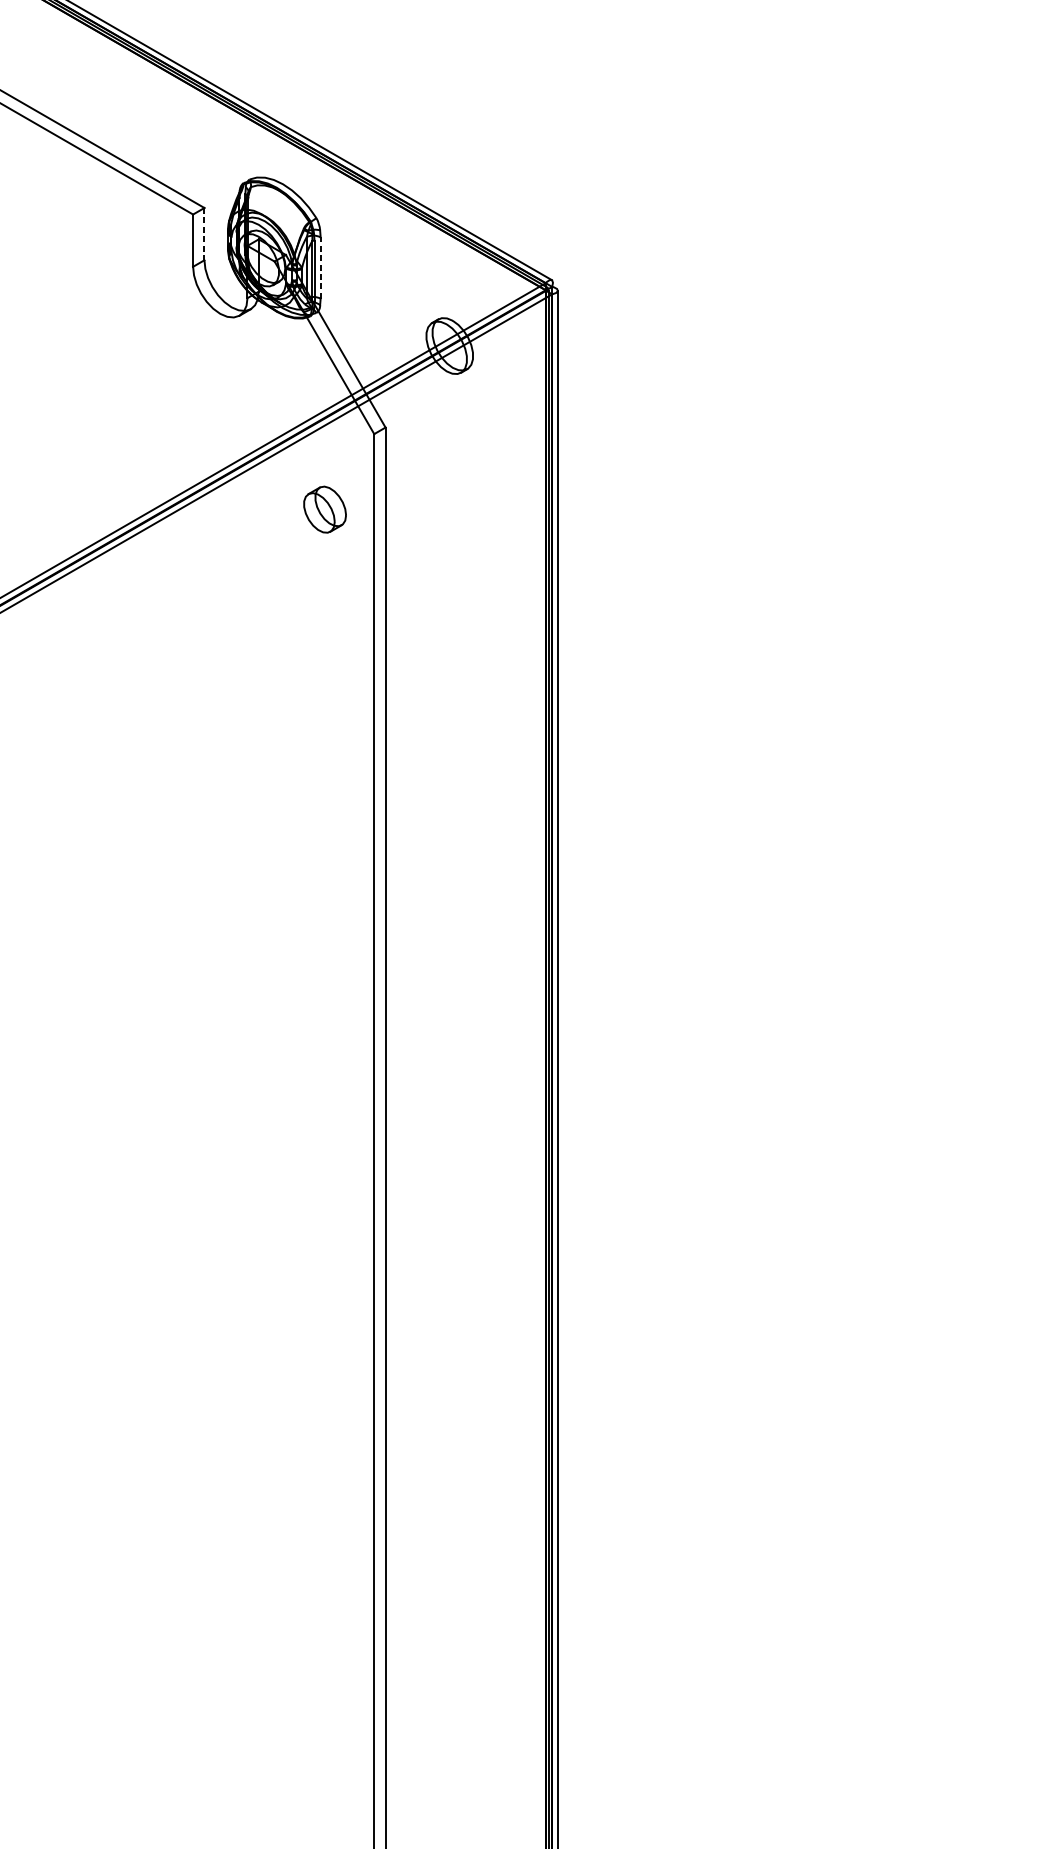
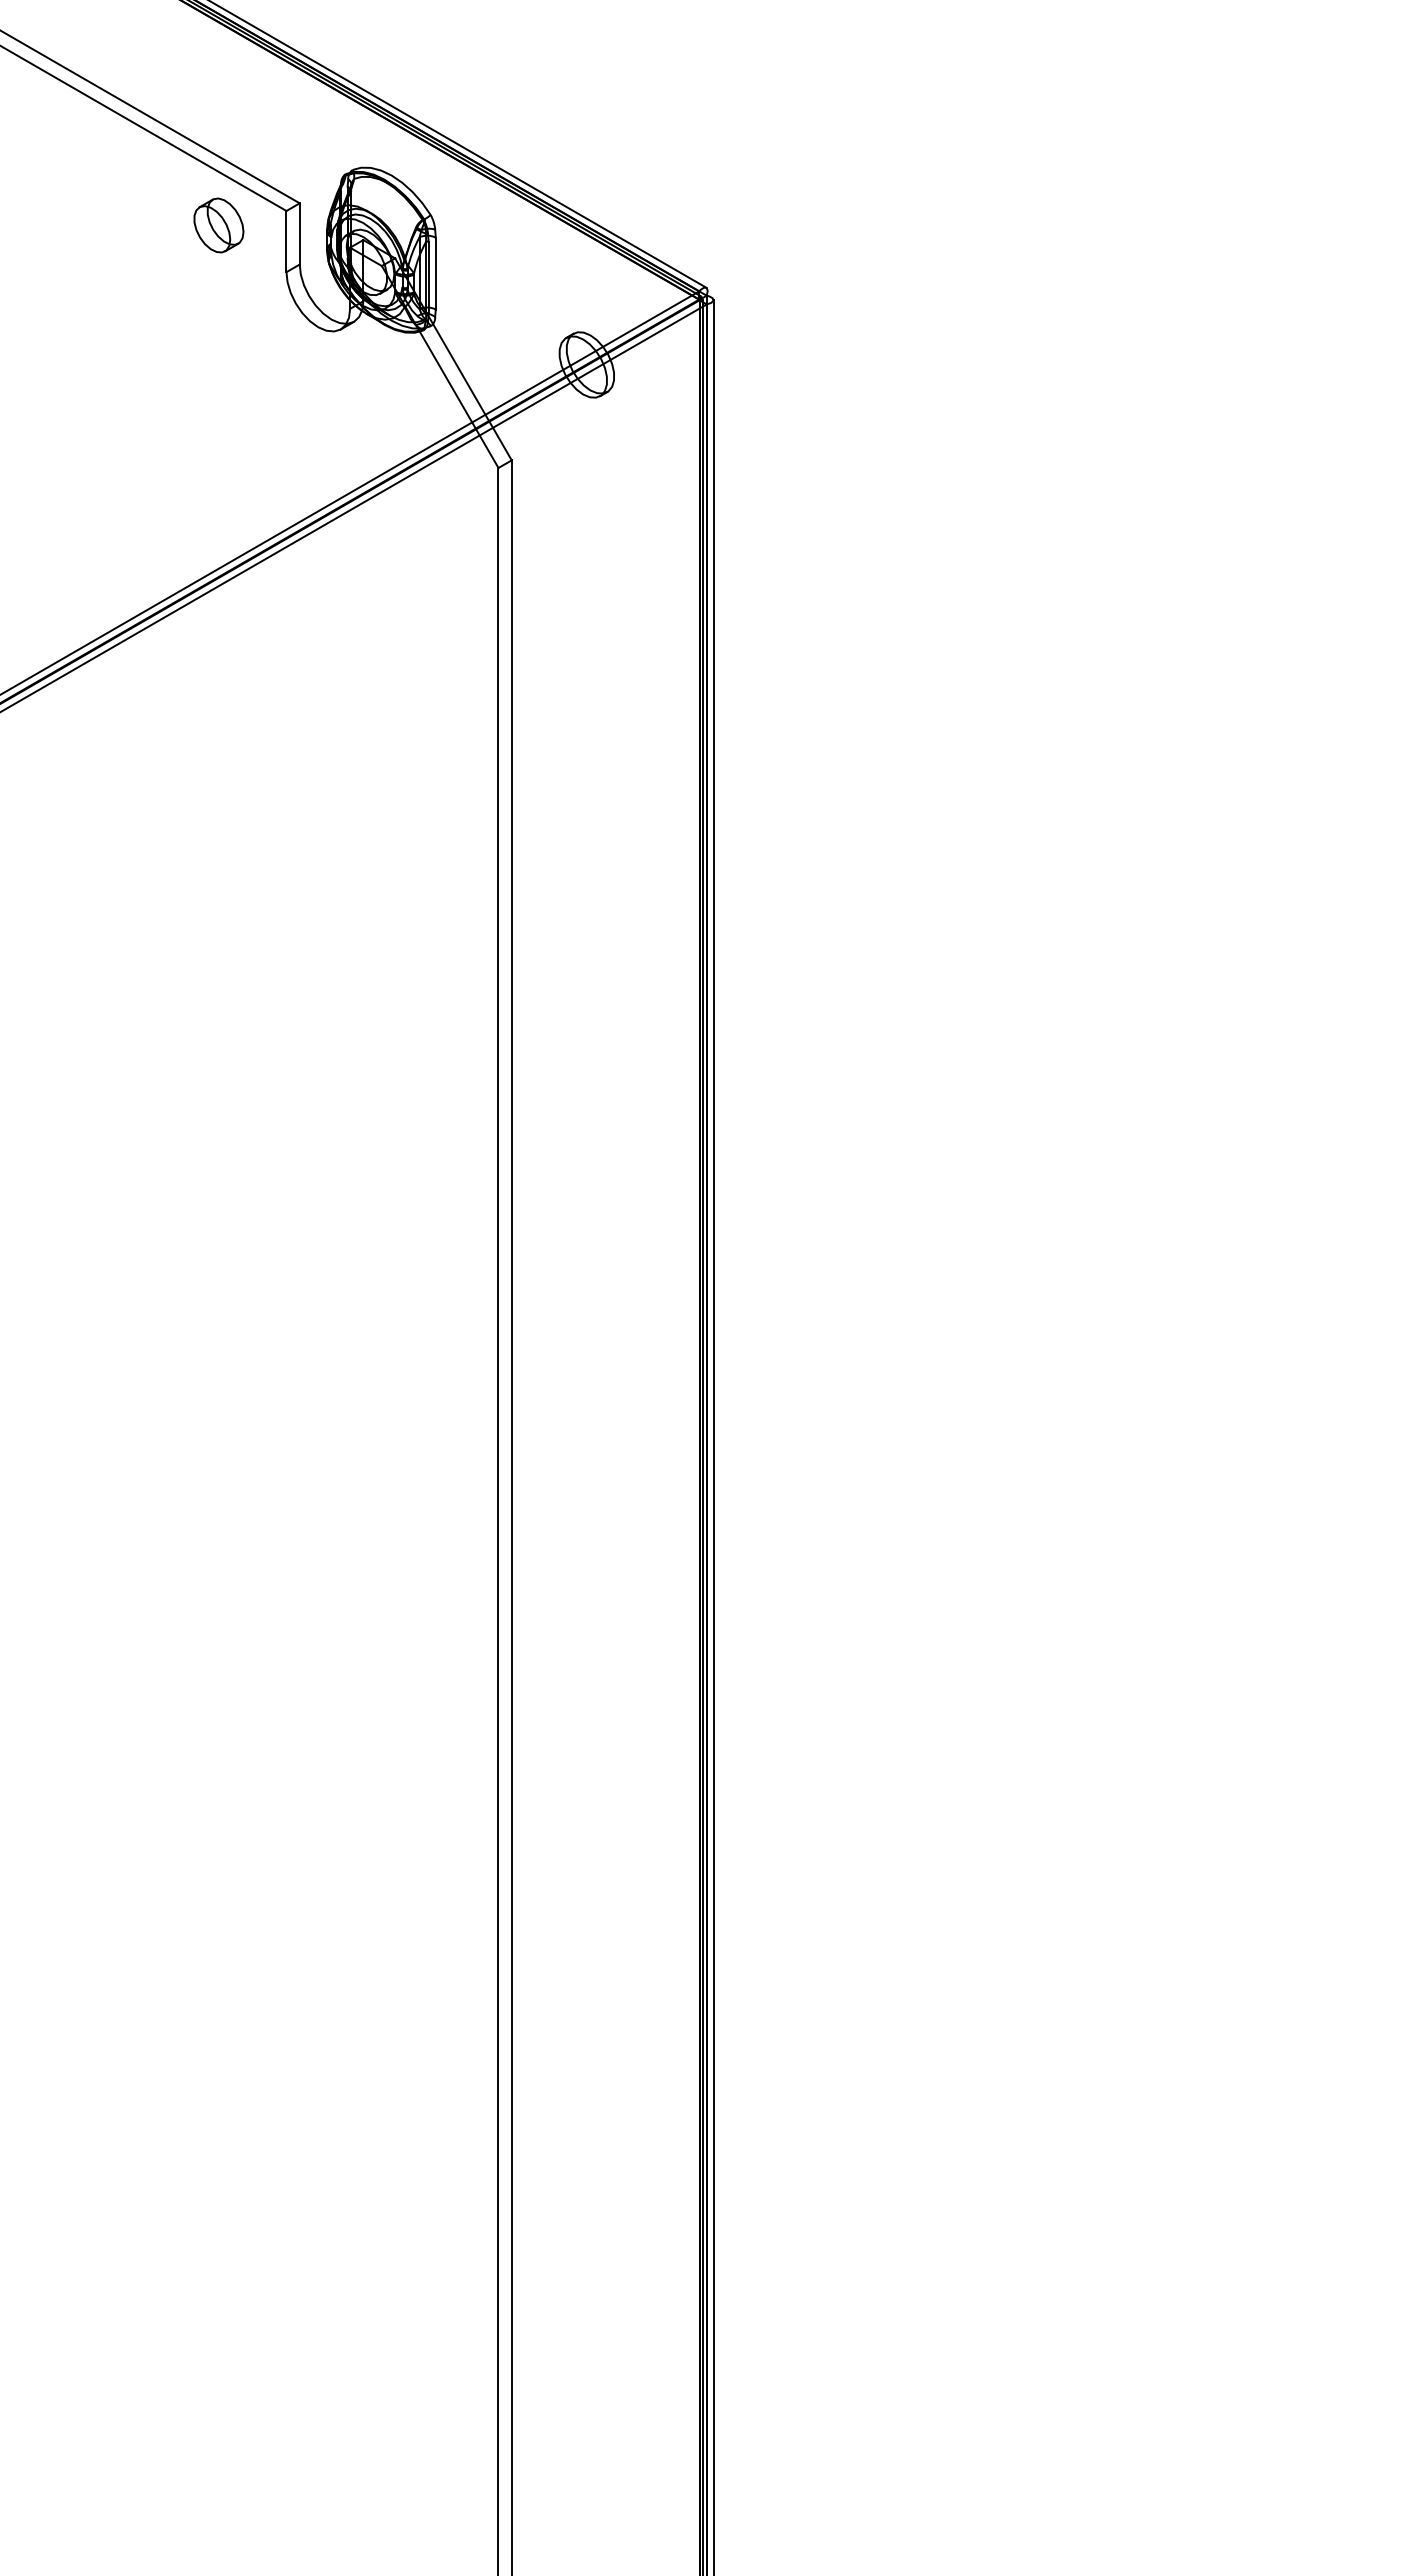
line: (204, 233) -> (299, 233), dashed -> solid
line: (320, 267) -> (435, 273), dashed -> solid
part: (324, 509) -> (218, 225), moved

